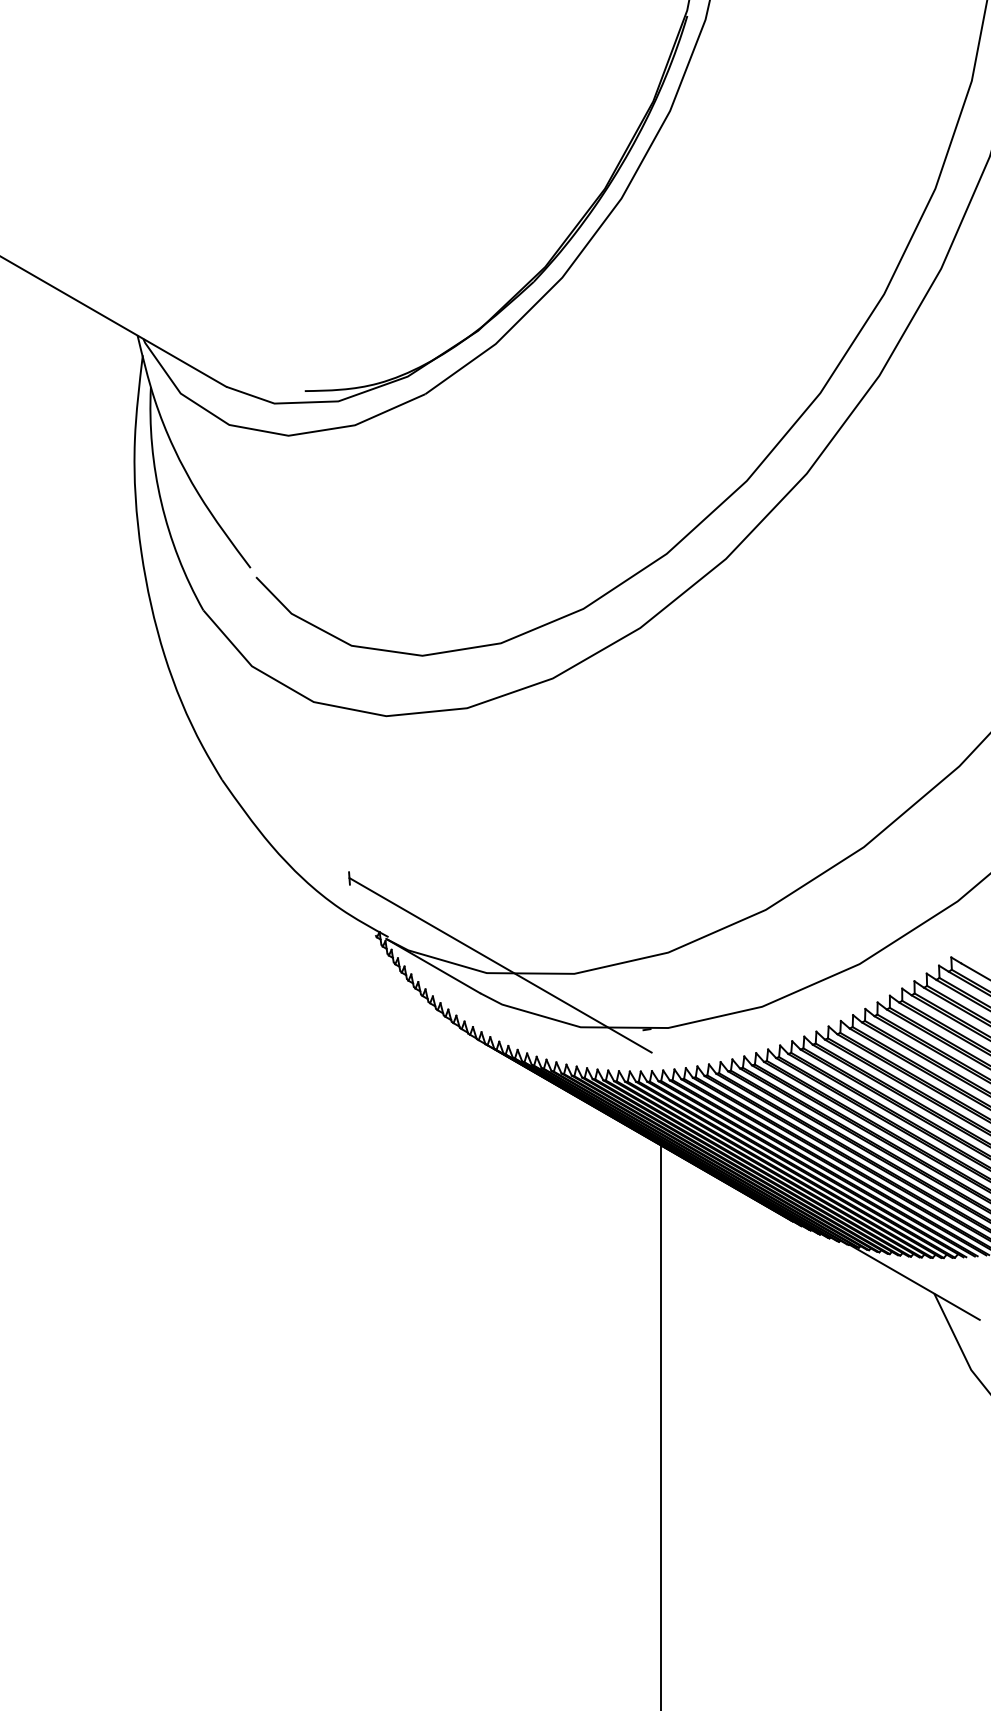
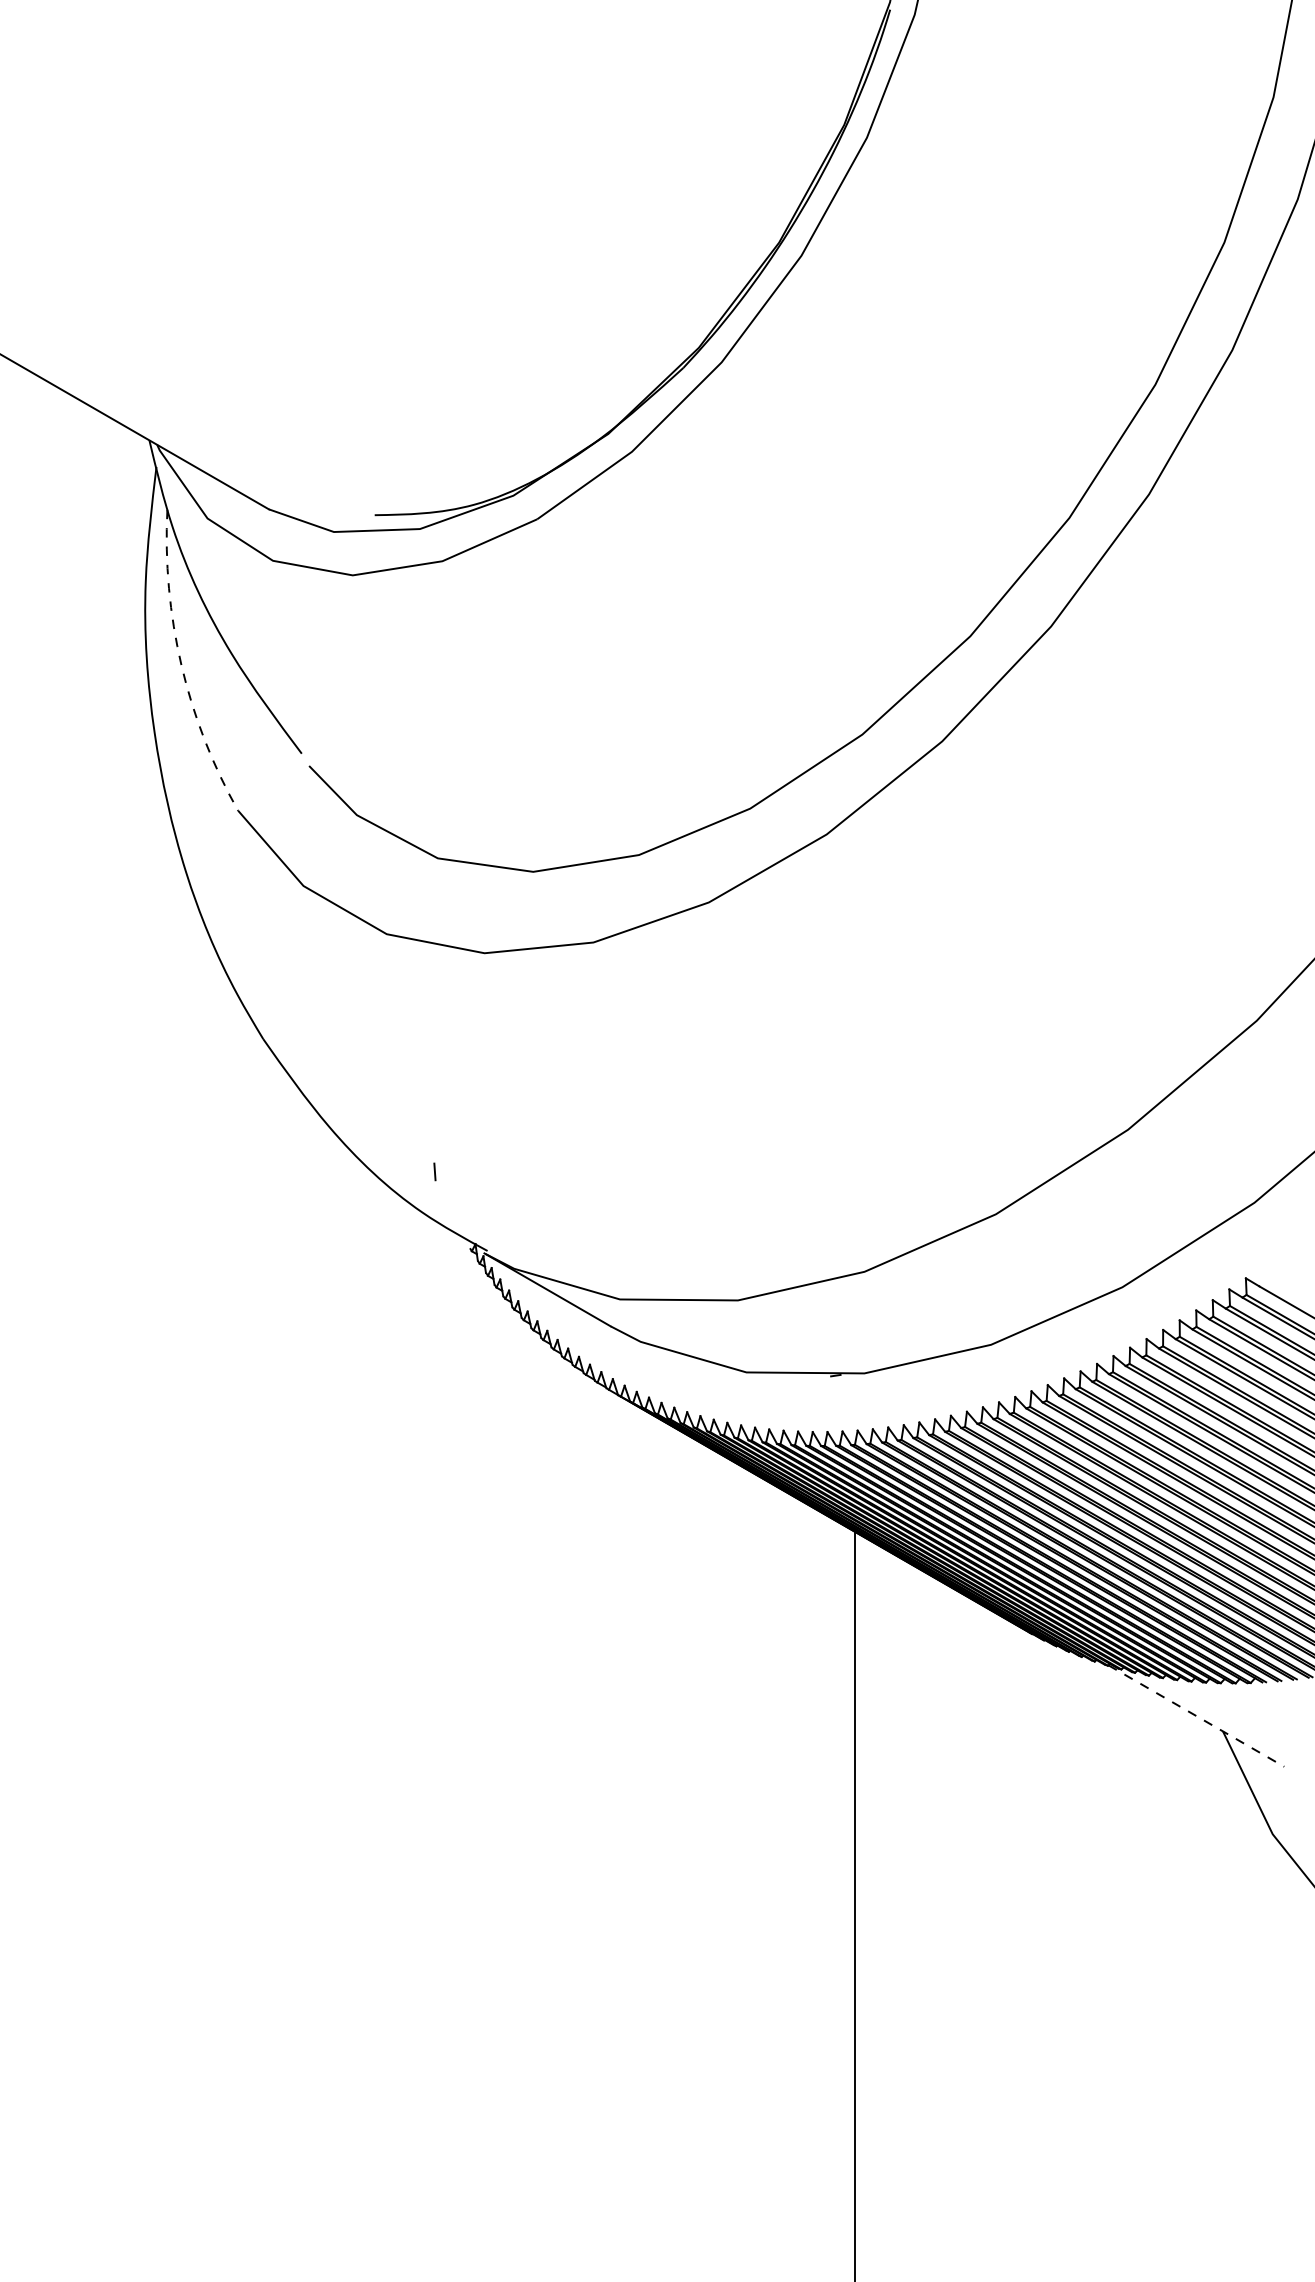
arc: (161, 502) -> (181, 665), solid -> dashed
line: (500, 965) -> (638, 1289), removed
line: (915, 1282) -> (1197, 1716), solid -> dashed

